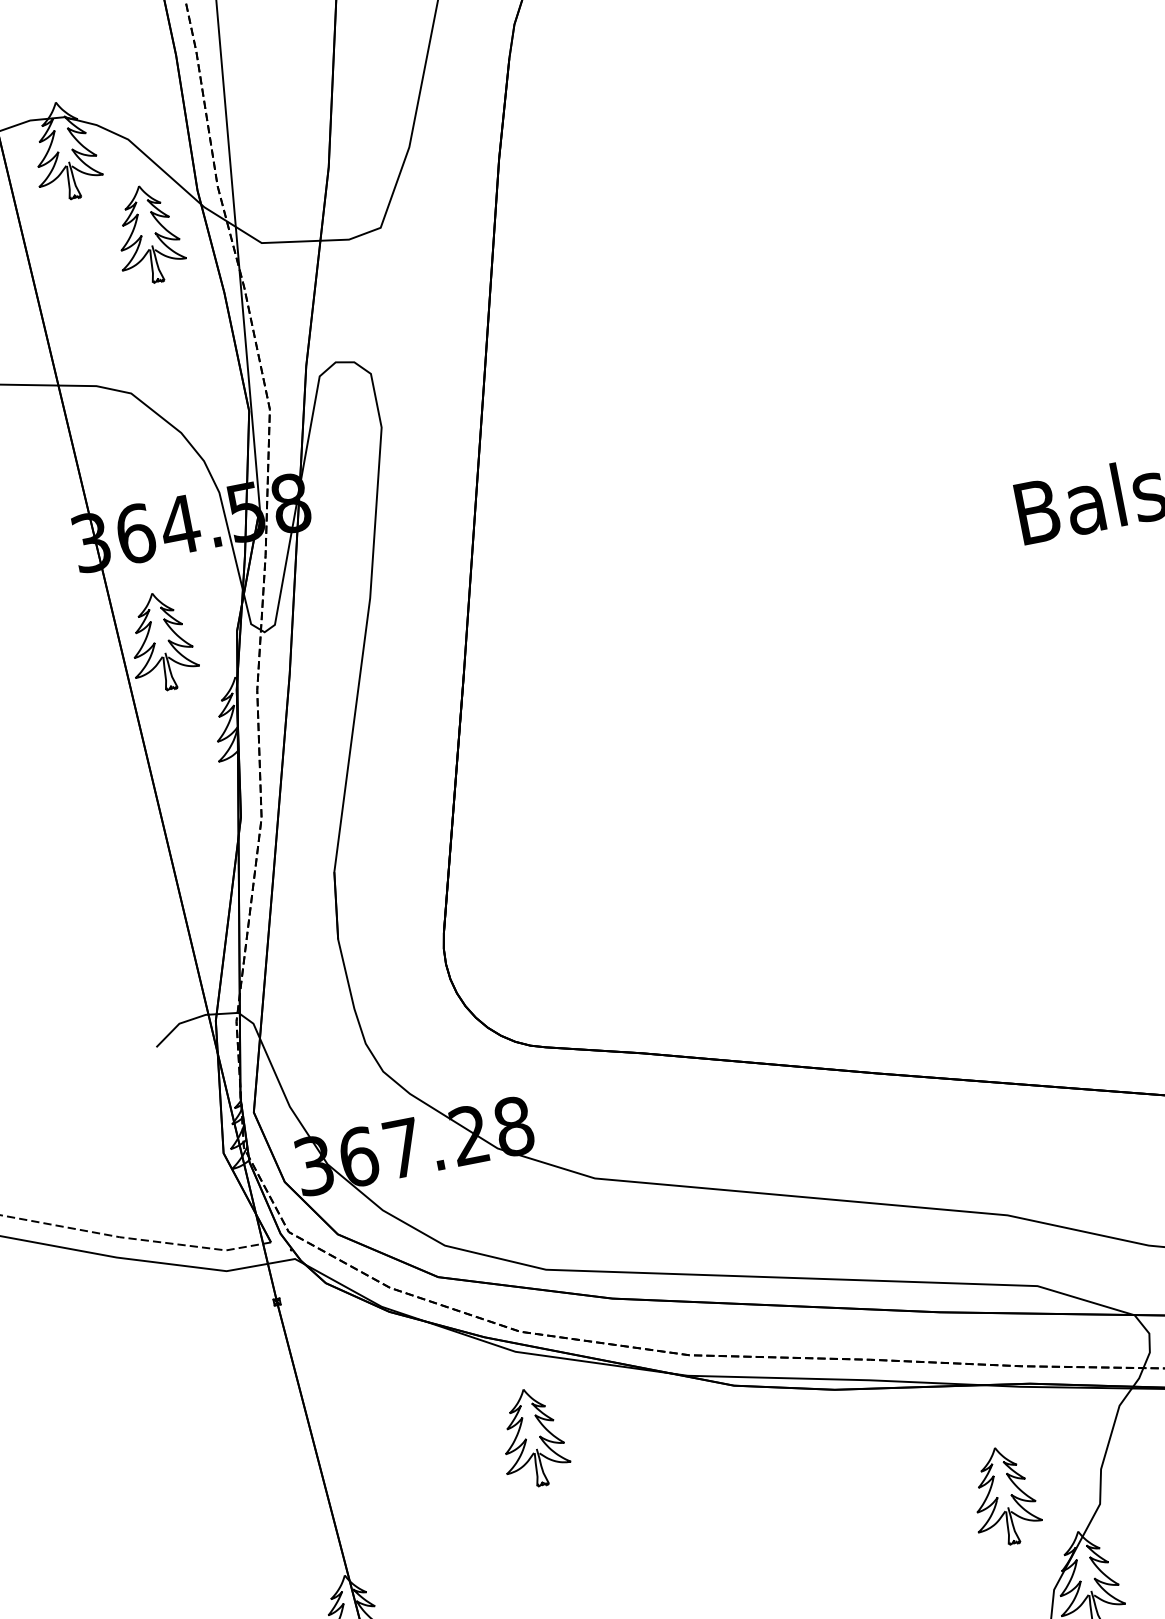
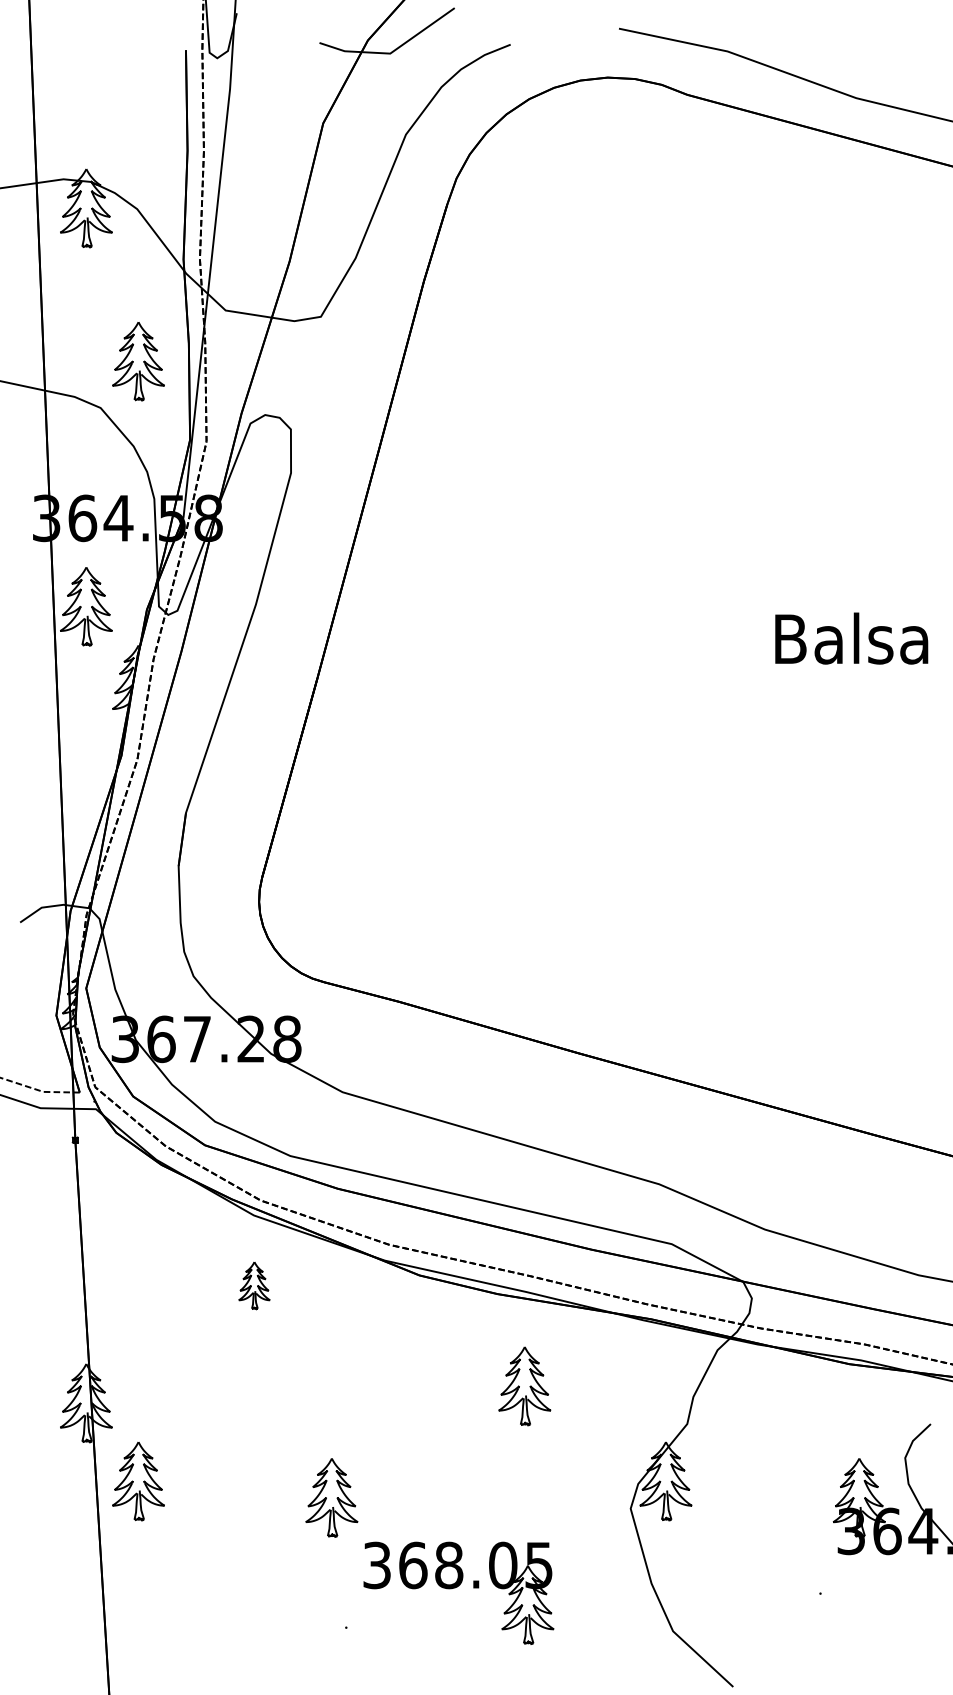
part: (148, 234) -> (138, 361), moved
part: (533, 1437) -> (254, 1285), size x0.6
part: (1004, 1496) -> (524, 1386), moved

